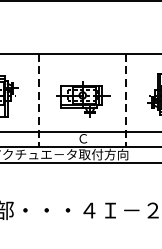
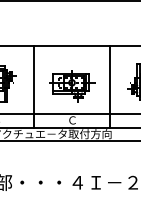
line: (39, 100) -> (34, 87), dashed -> solid
line: (125, 100) -> (109, 87), dashed -> solid

